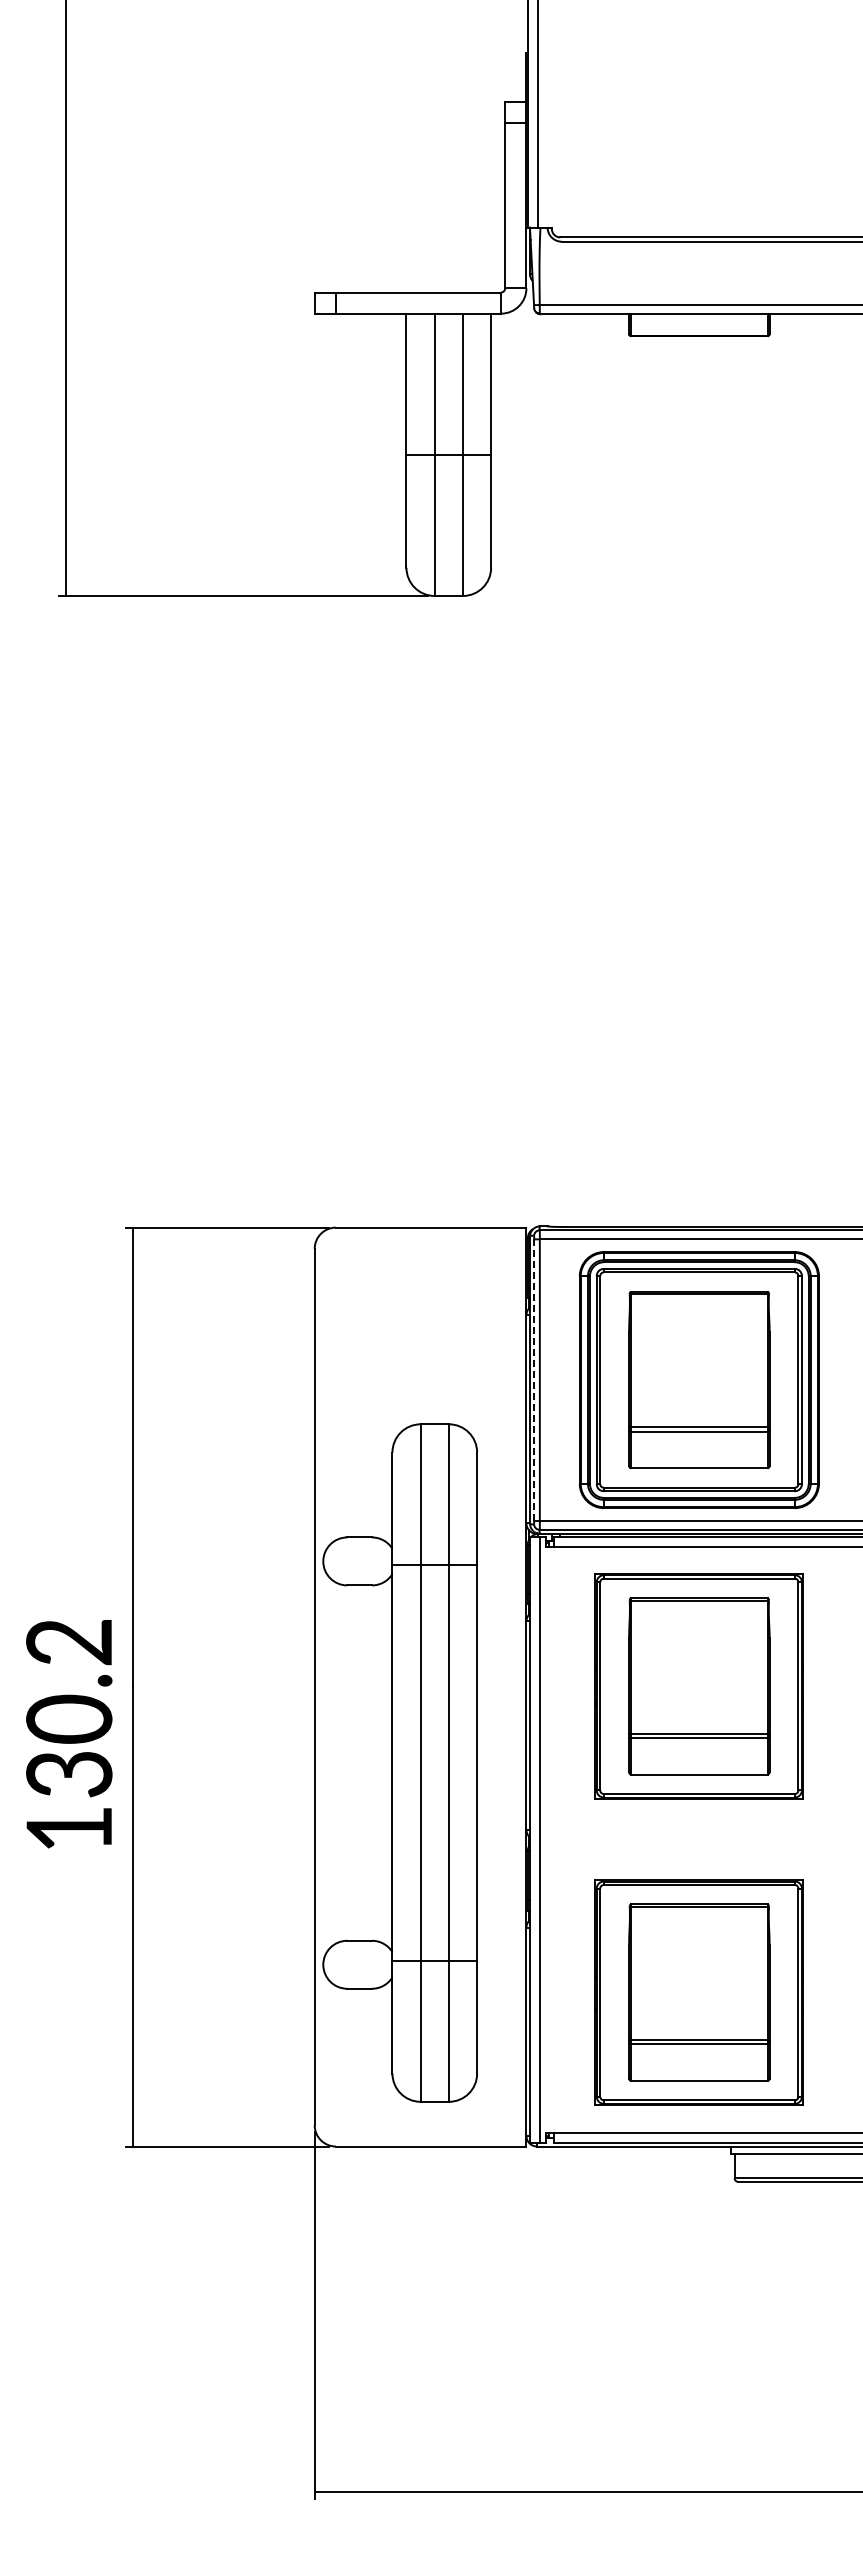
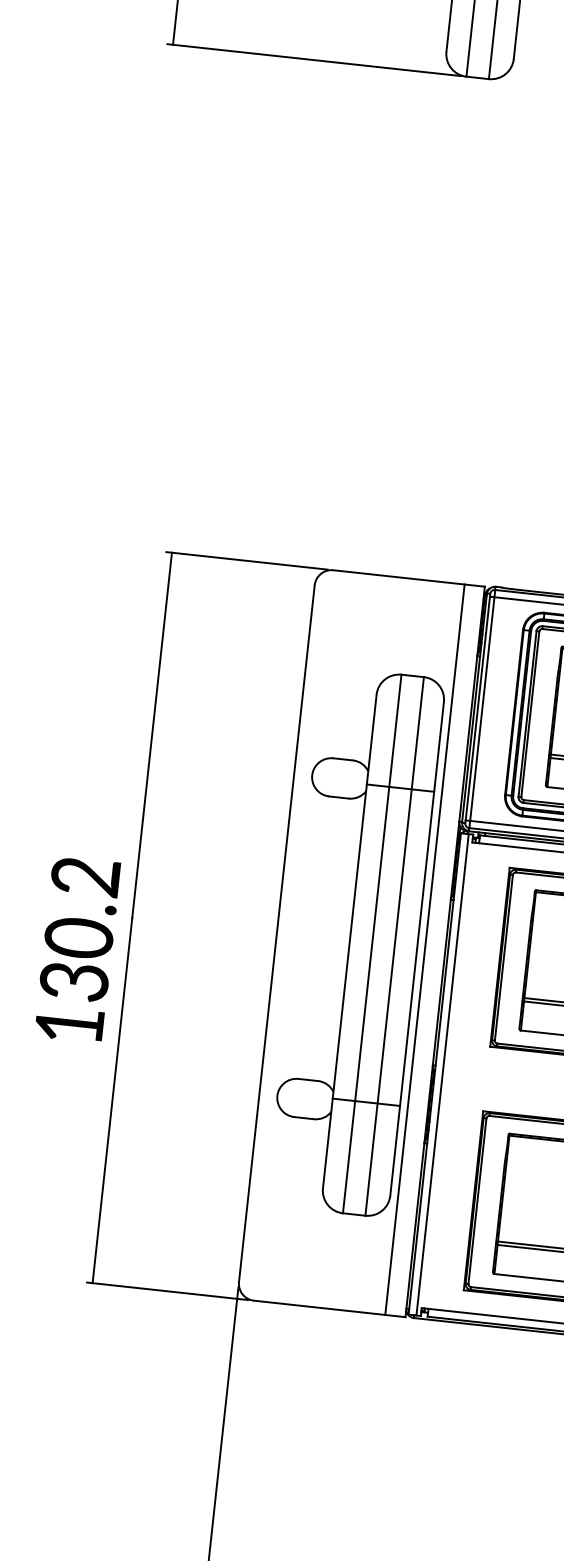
line: (534, 1380) -> (478, 708), dashed -> solid
line: (501, 1686) -> (425, 949), added
part: (399, 1762) -> (355, 941), moved

